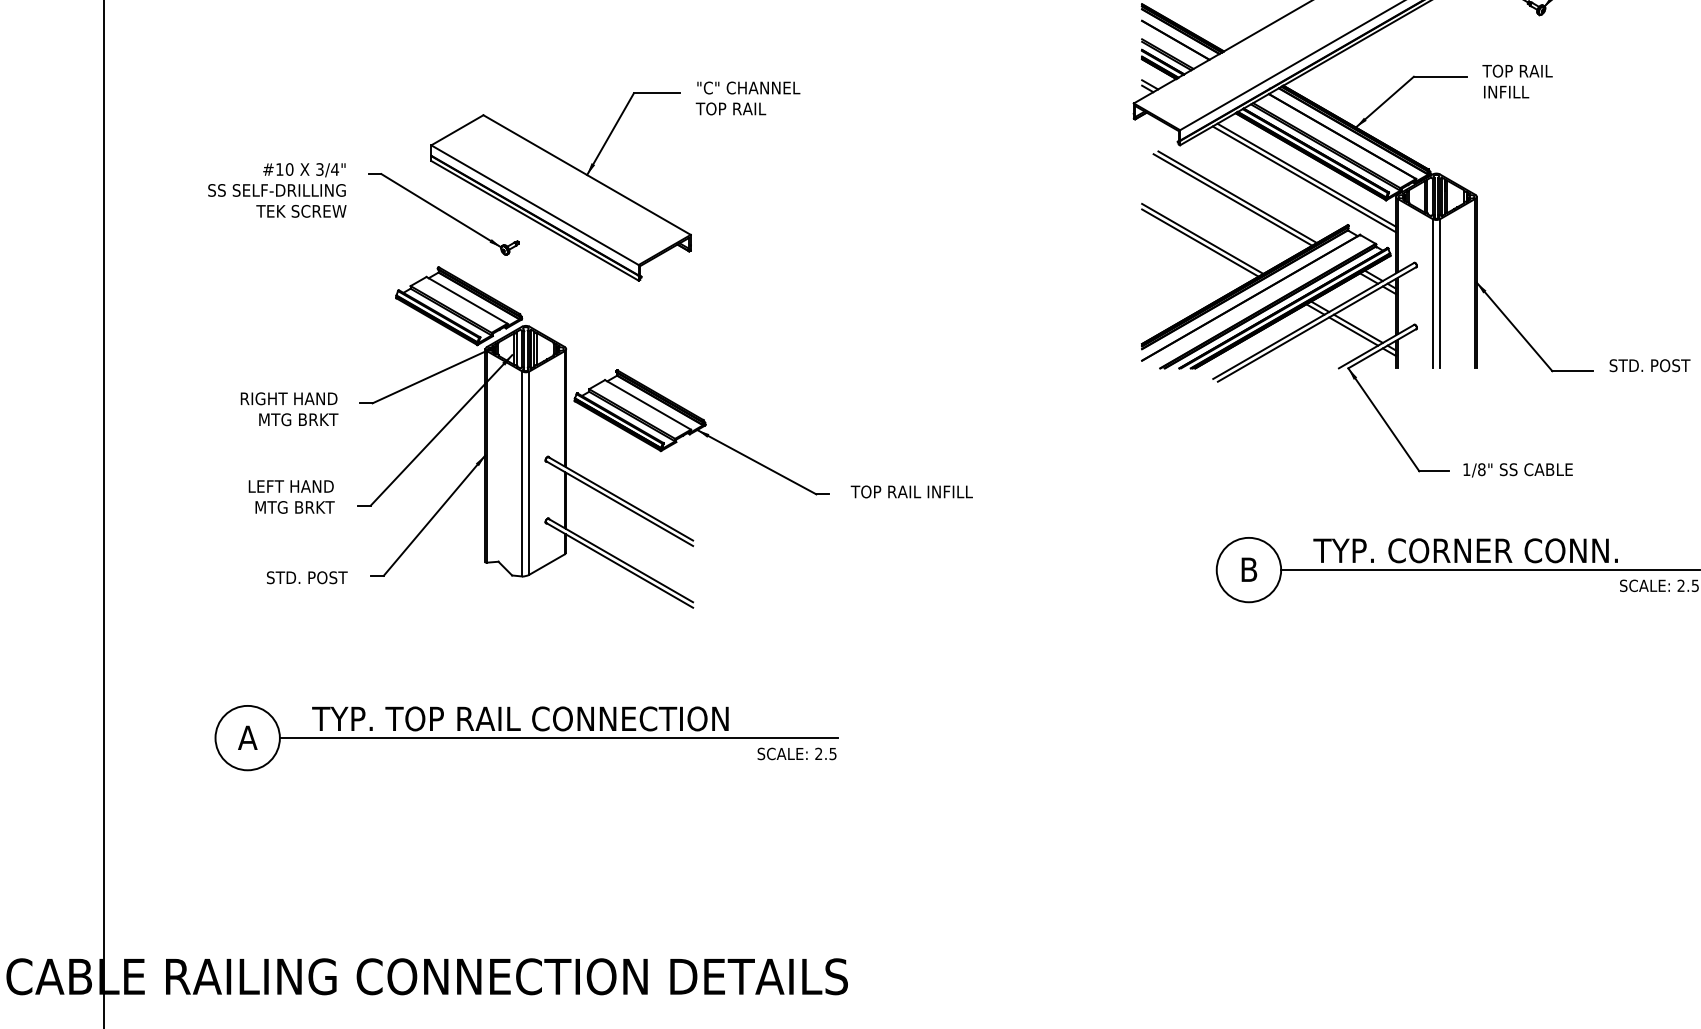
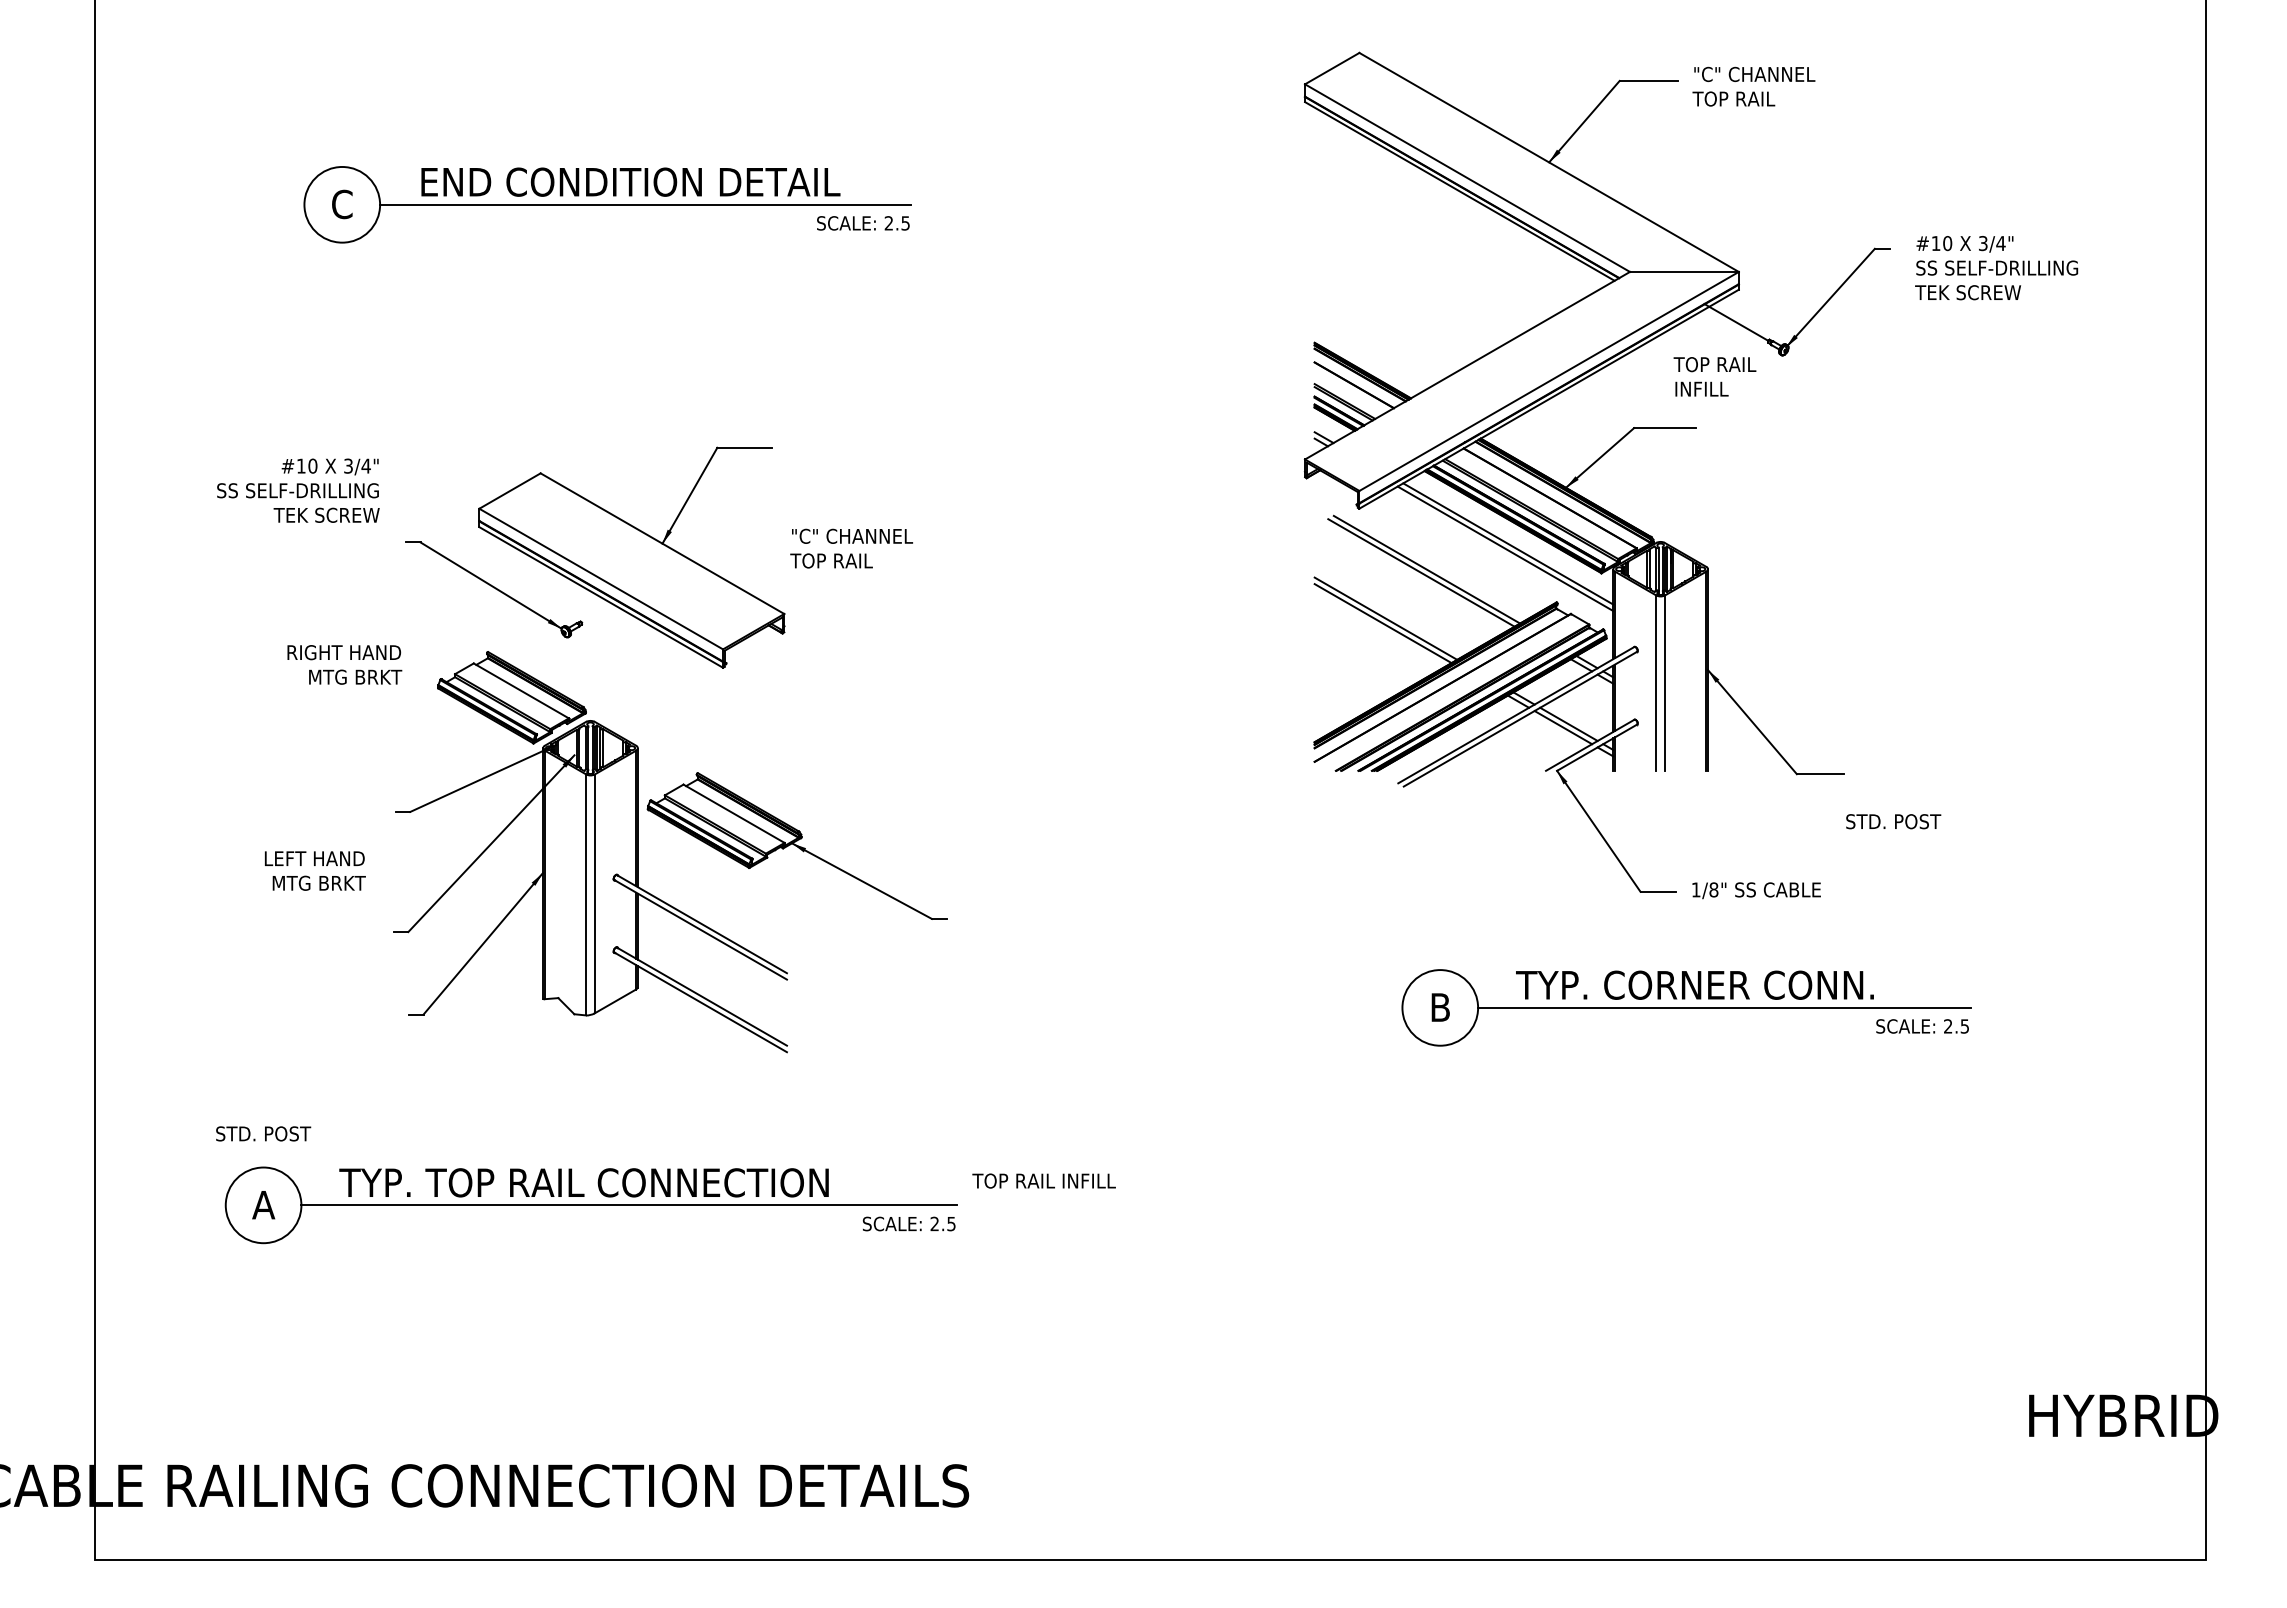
text: (1517, 81) -> (1714, 376), moved
text: (747, 98) -> (851, 548), moved
text: (277, 190) -> (298, 490), moved
text: (1649, 365) -> (1893, 821), moved
text: (289, 408) -> (344, 664), moved
text: (911, 491) -> (1043, 1180), moved
text: (291, 496) -> (315, 870), moved
text: (307, 577) -> (263, 1133), moved

